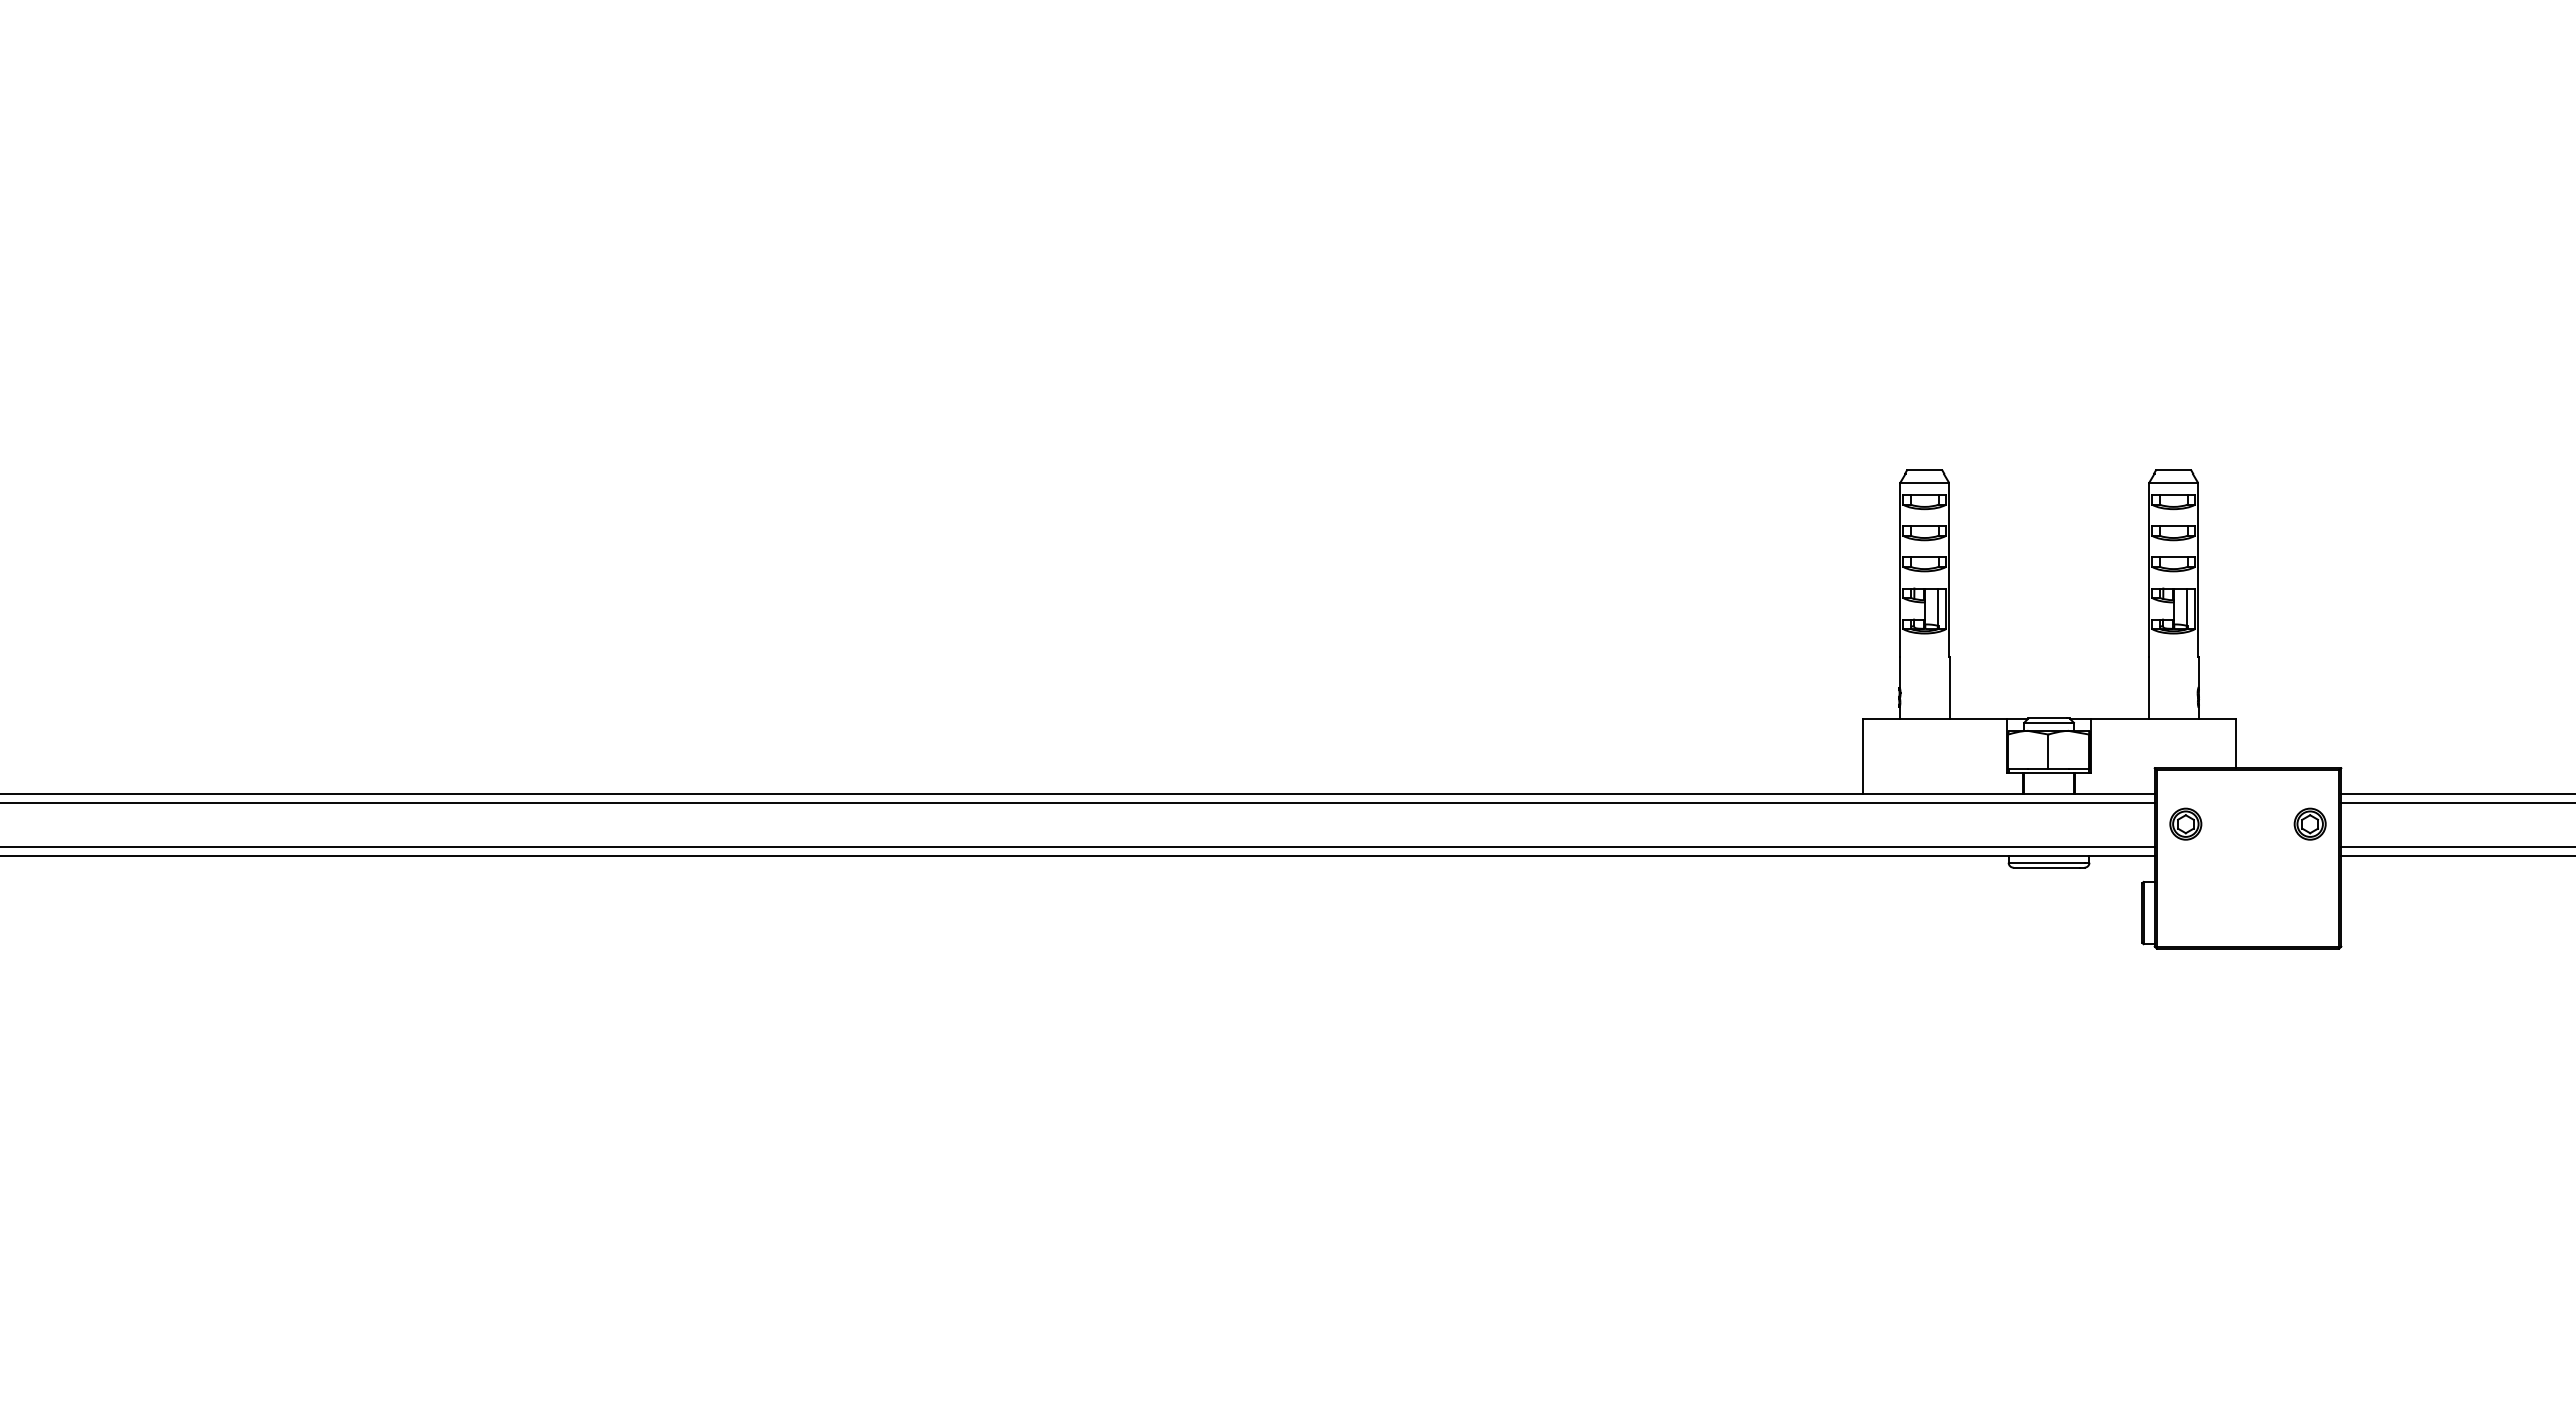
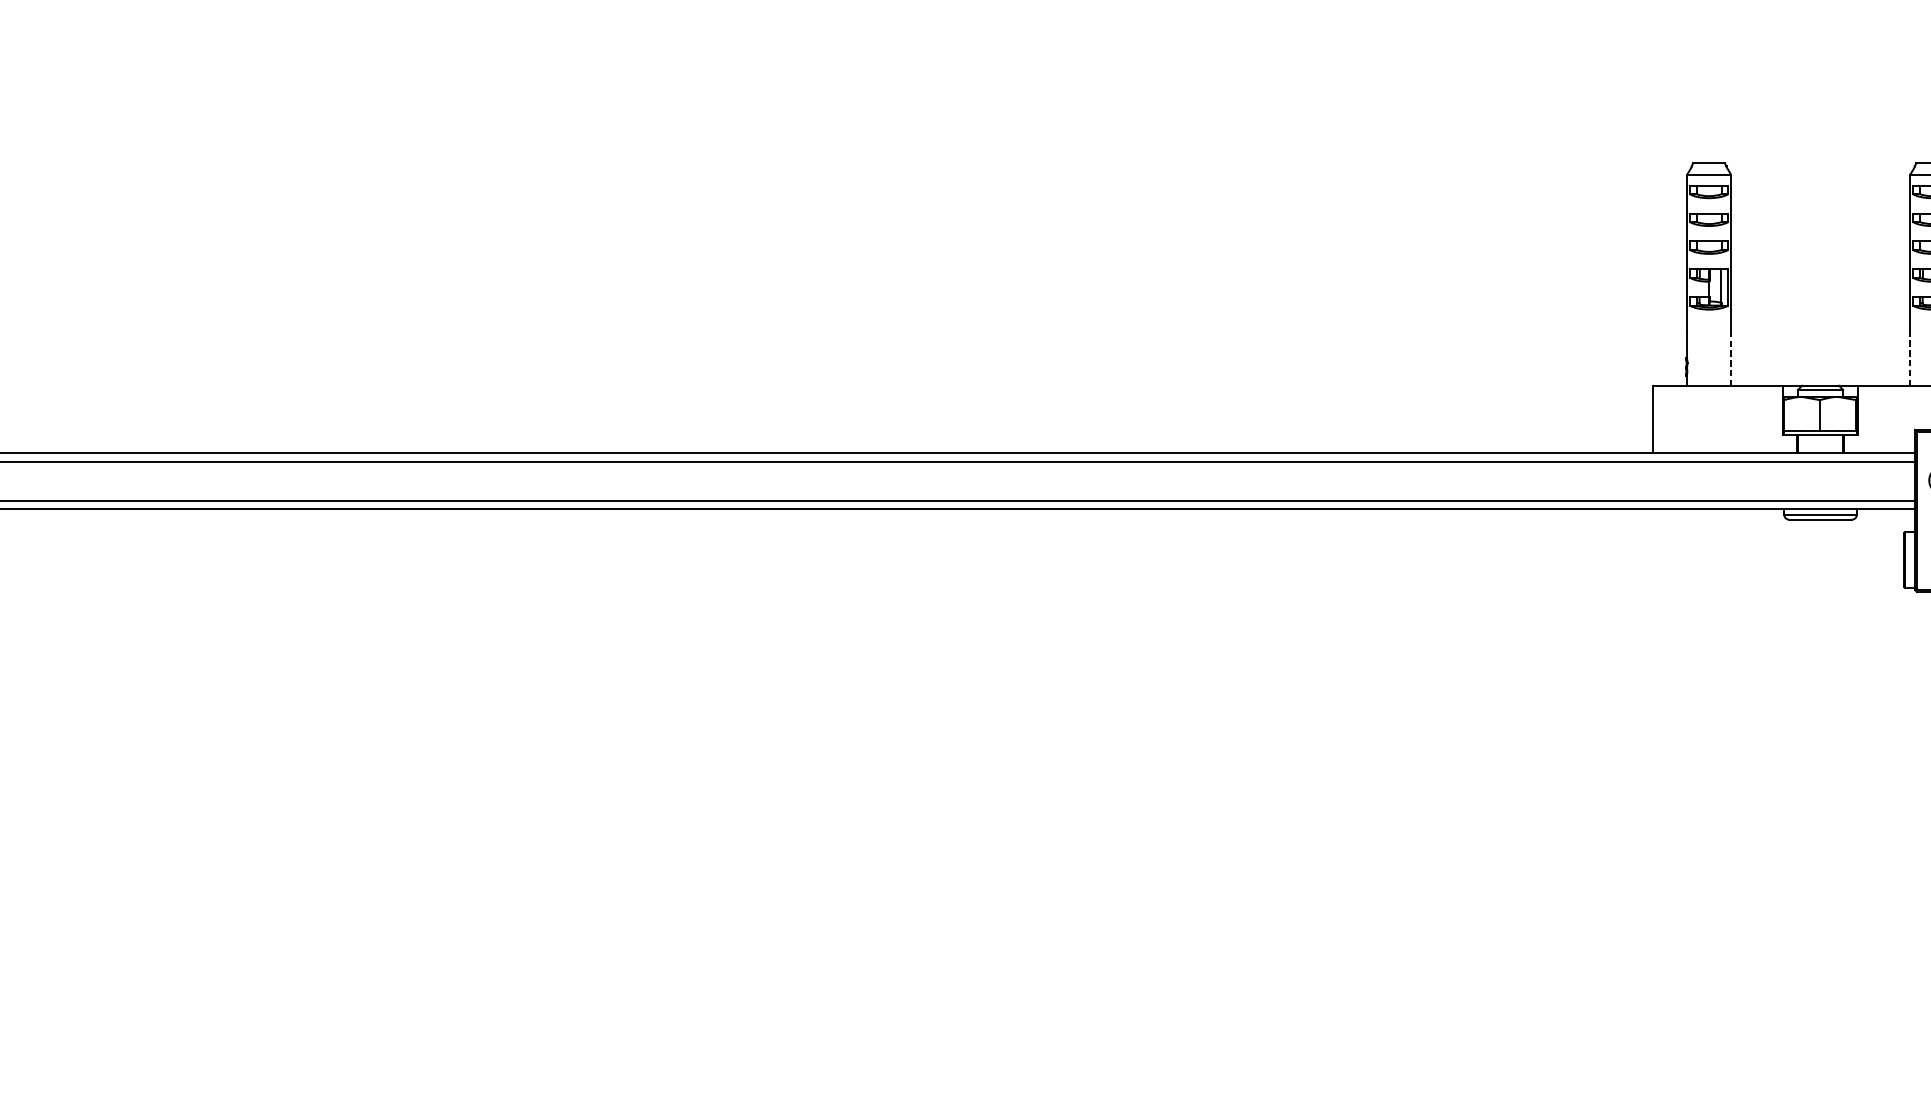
line: (1949, 687) -> (1731, 358), solid -> dashed
line: (2148, 688) -> (1909, 358), solid -> dashed

